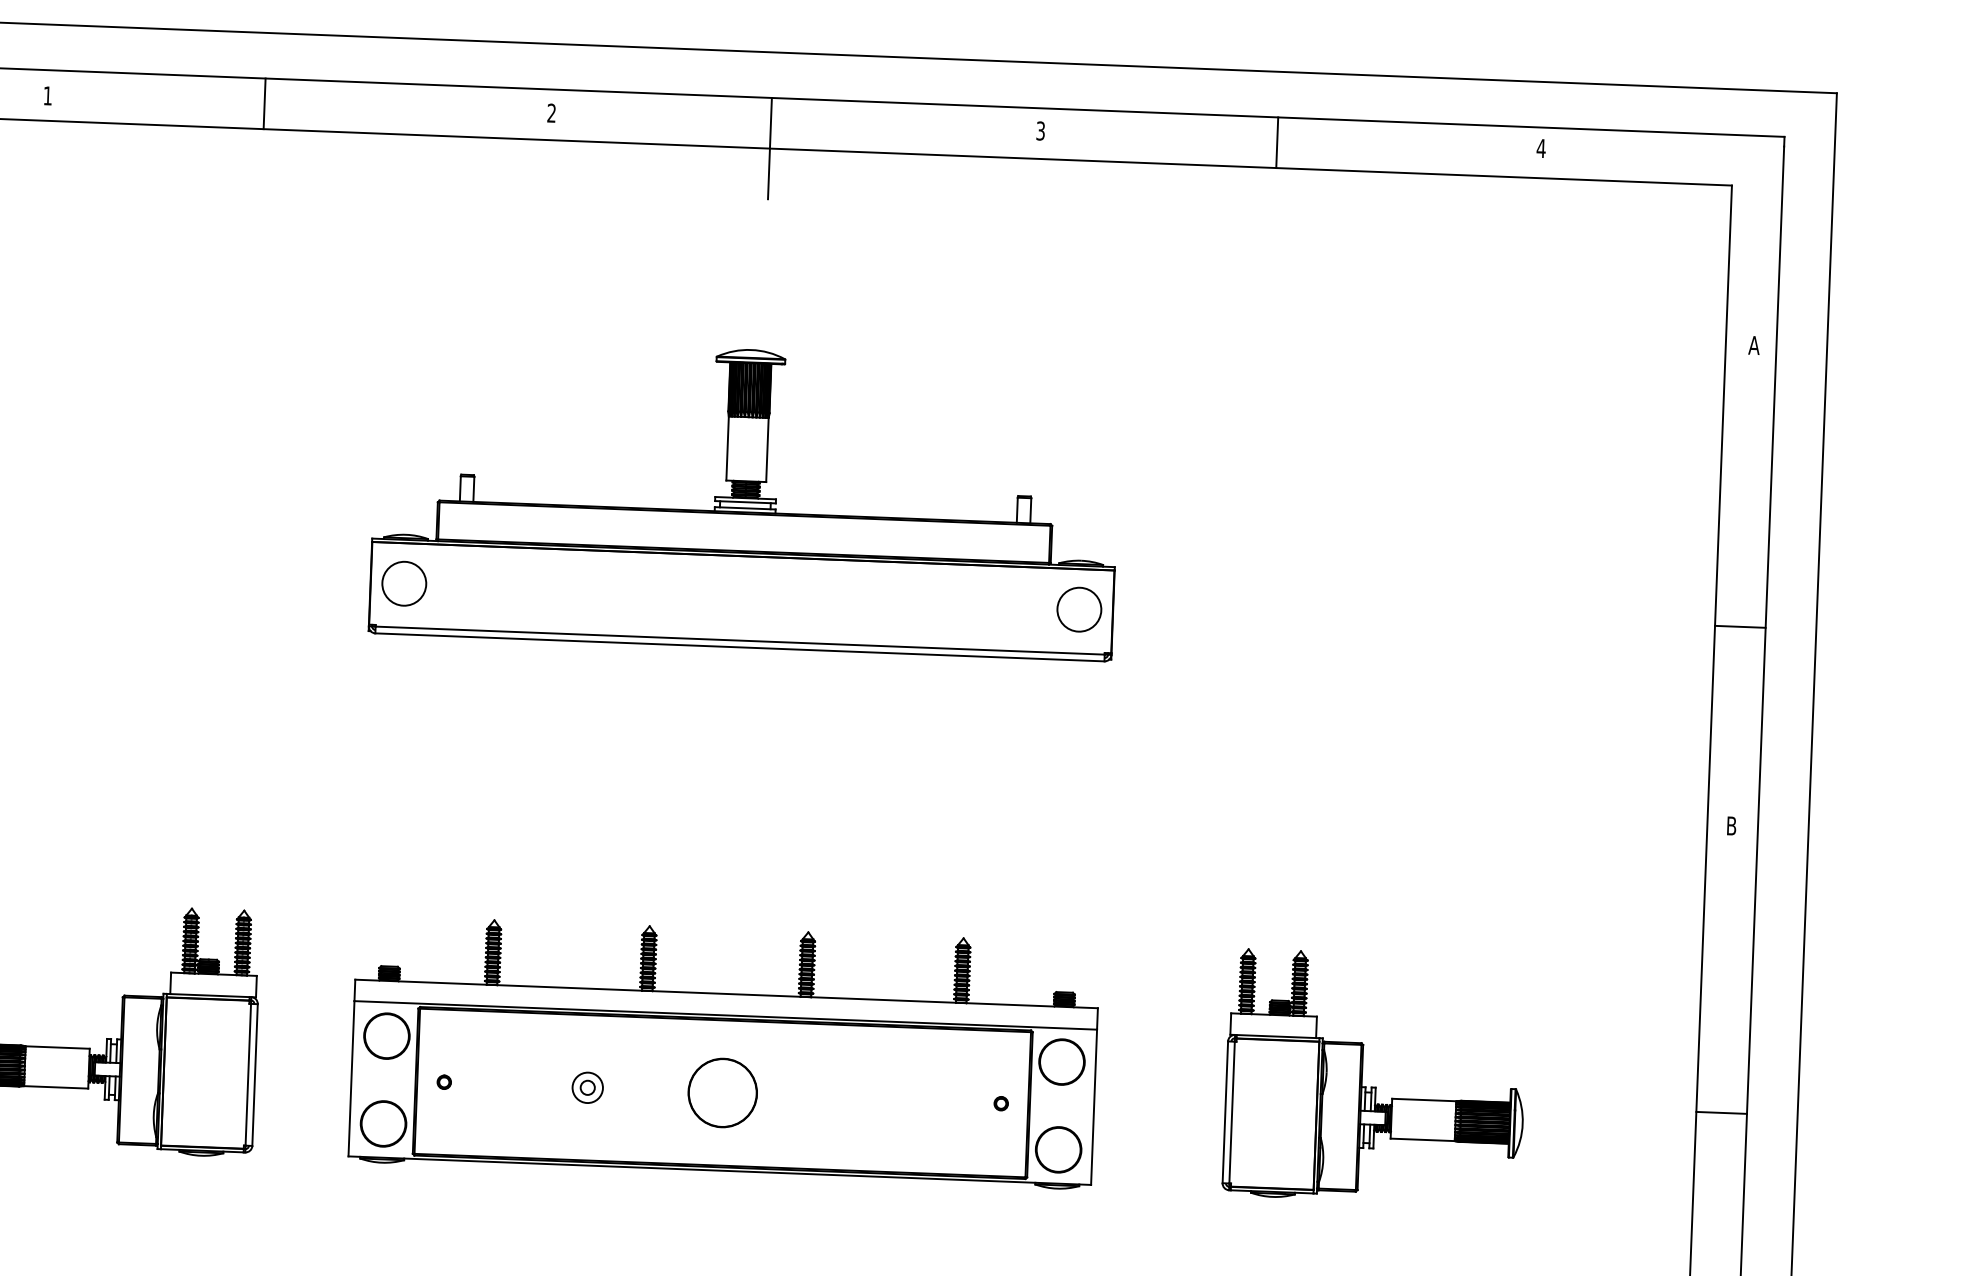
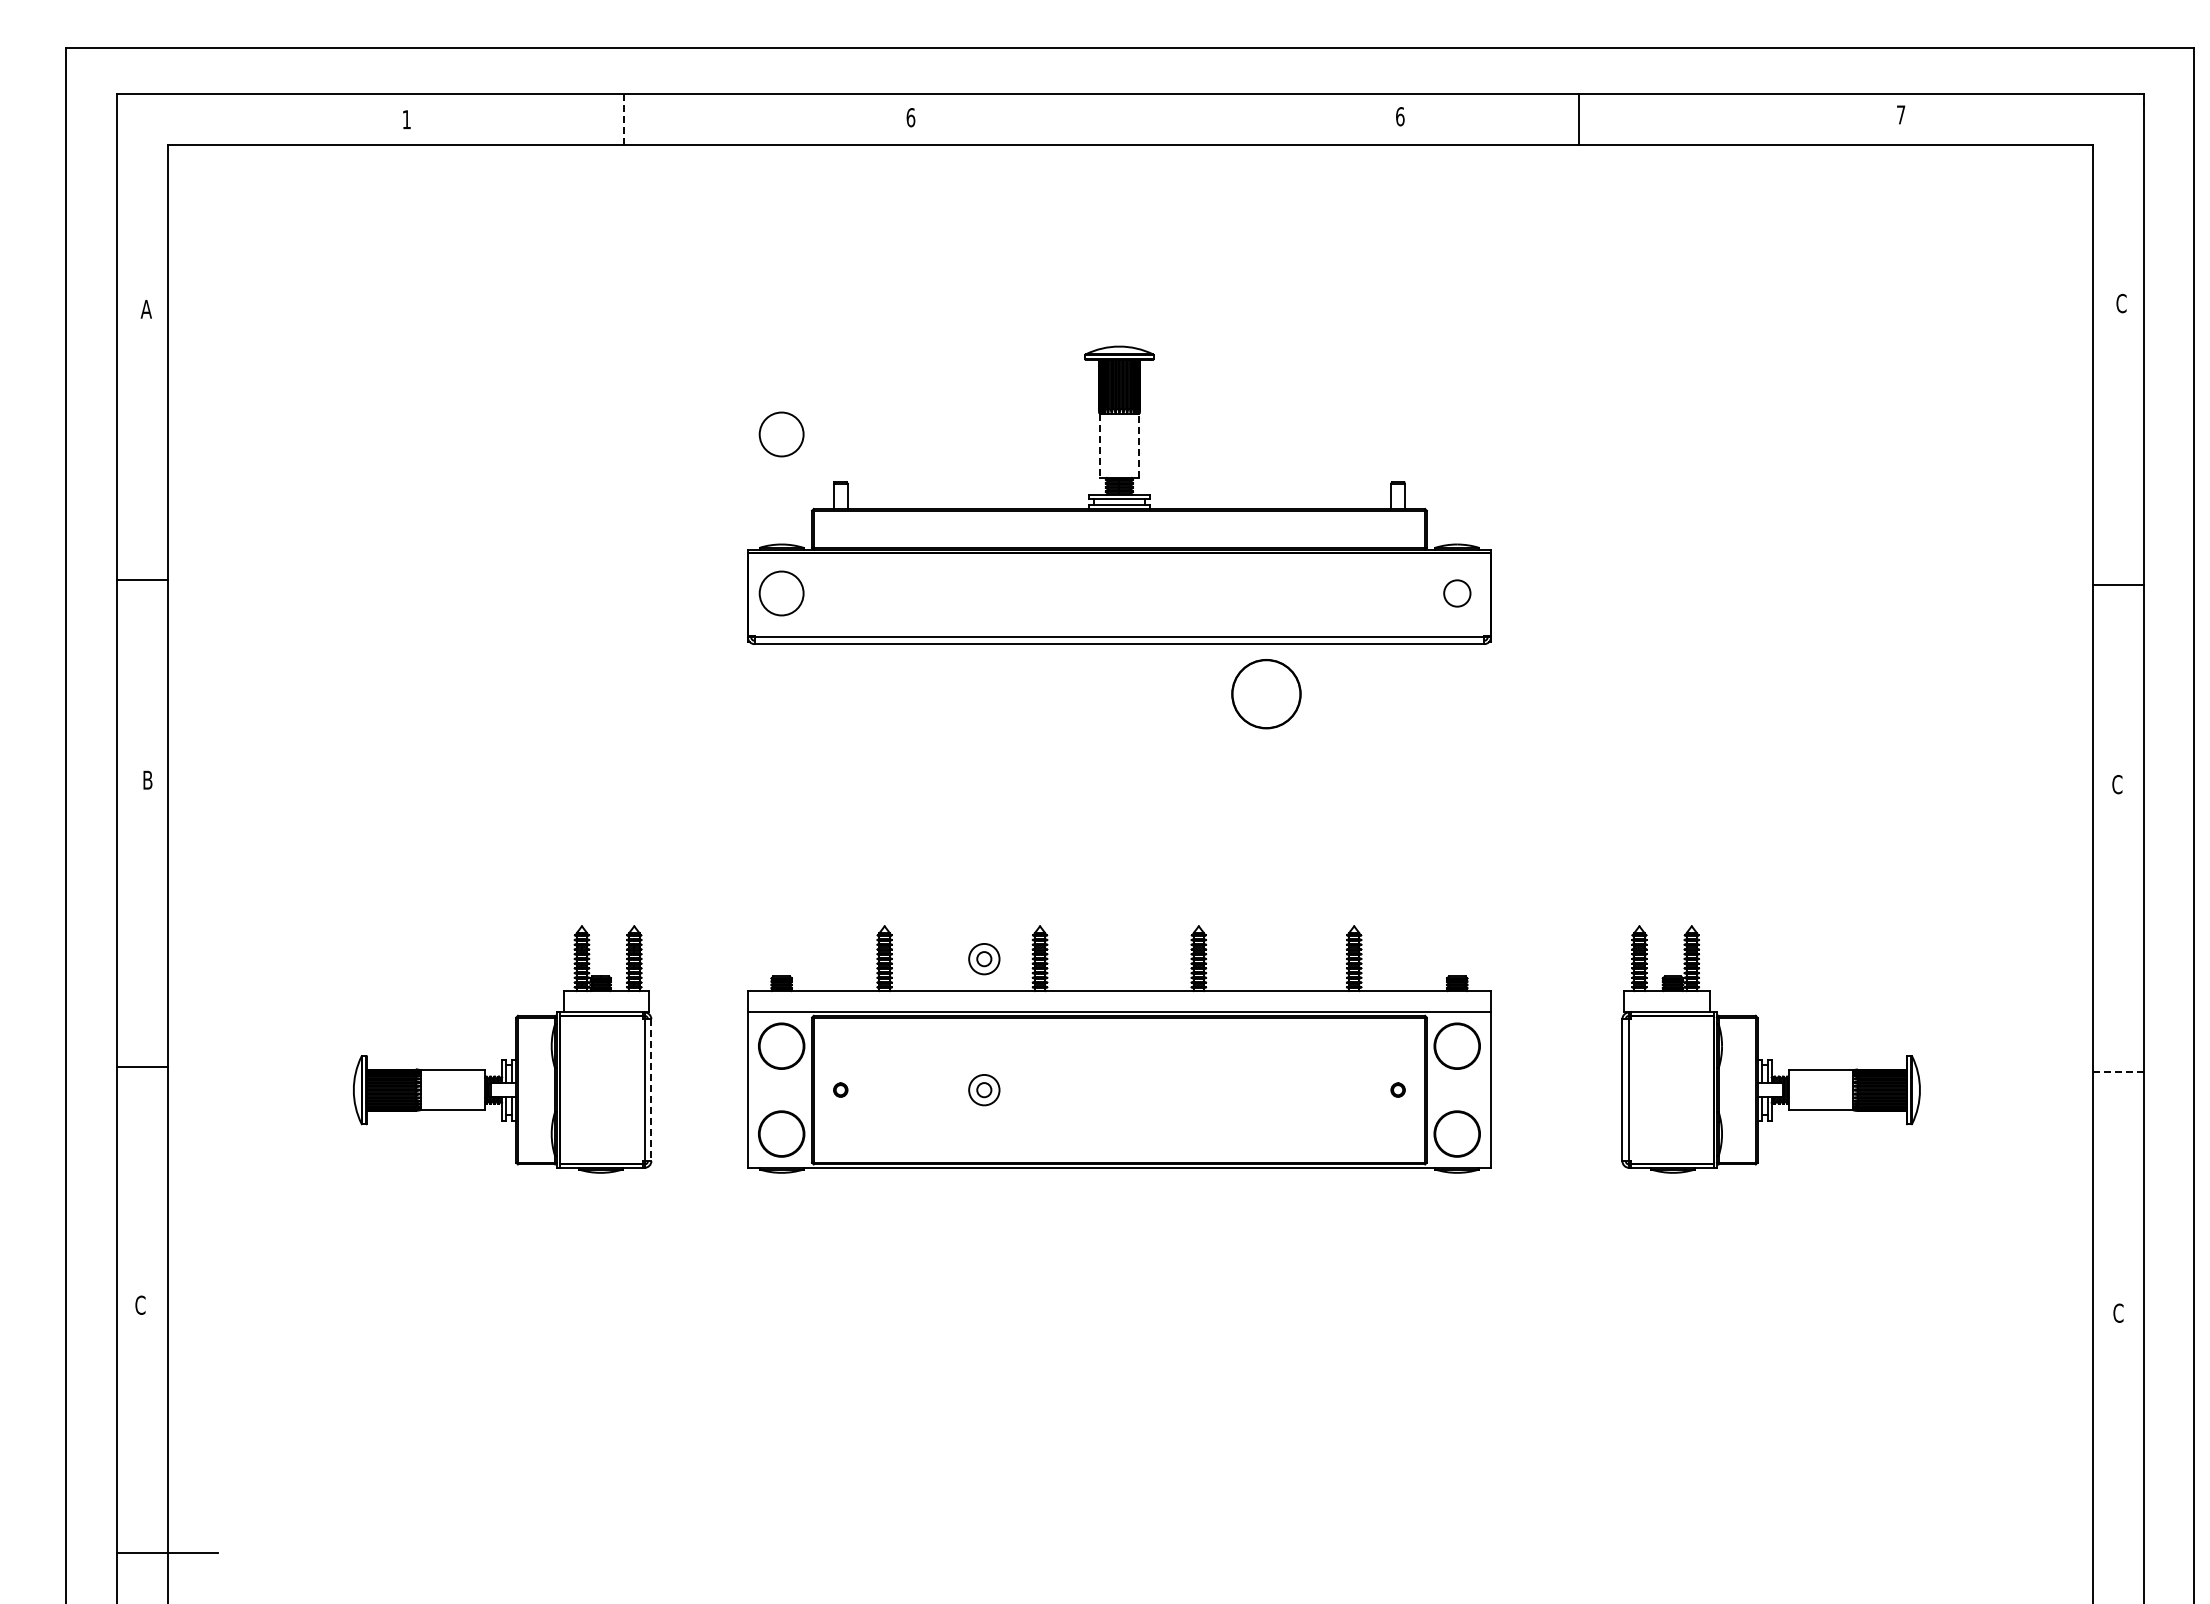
line: (264, 104) -> (623, 119), solid -> dashed
text: (551, 113) -> (910, 117), 2 -> 6
text: (1041, 130) -> (1400, 116), 3 -> 6
line: (1277, 141) -> (1579, 118), moved
line: (770, 148) -> (1130, 144), removed
text: (1540, 148) -> (1900, 114), 4 -> 7
text: (1754, 345) -> (2121, 303), A -> C
circle: (410, 424) -> (781, 434), added
line: (727, 449) -> (1099, 446), solid -> dashed
line: (767, 449) -> (1139, 445), solid -> dashed
circle: (1079, 609) -> (1457, 593), size x0.6
text: (1731, 825) -> (2117, 784), B -> C
part: (592, 957) -> (984, 959), added
line: (255, 1075) -> (651, 1090), solid -> dashed
circle: (722, 1093) -> (1266, 694), moved
line: (1721, 1112) -> (2118, 1071), solid -> dashed

